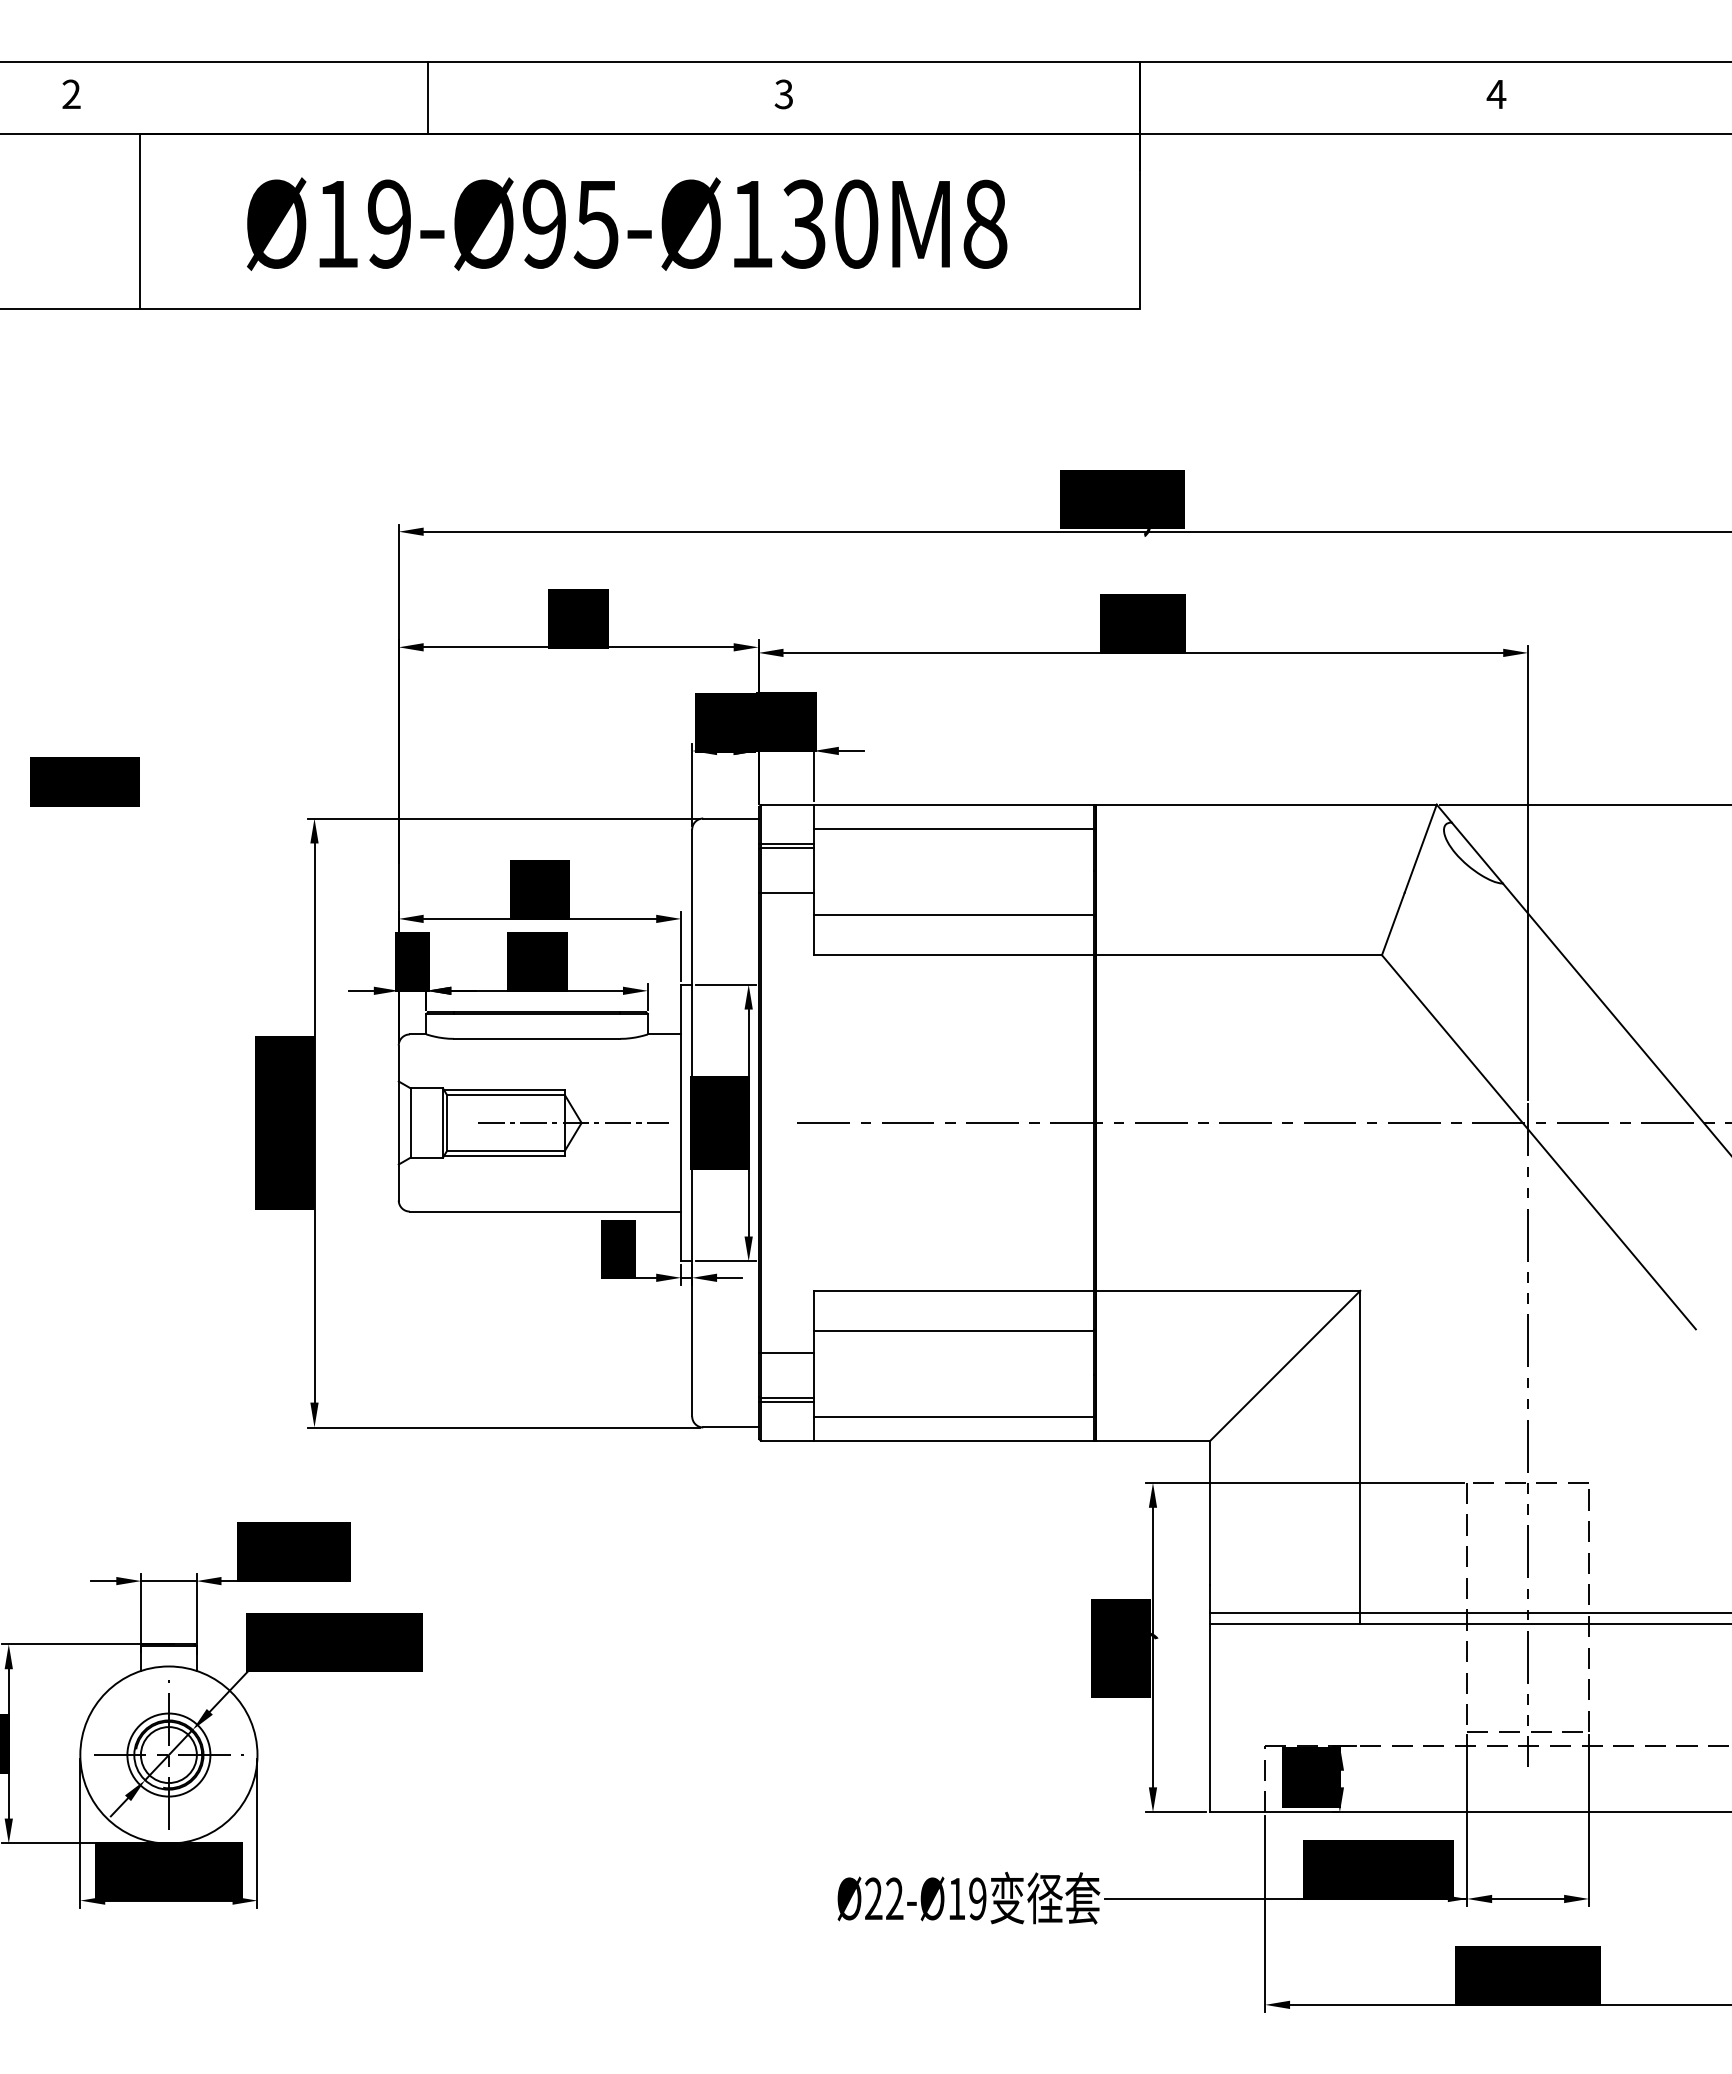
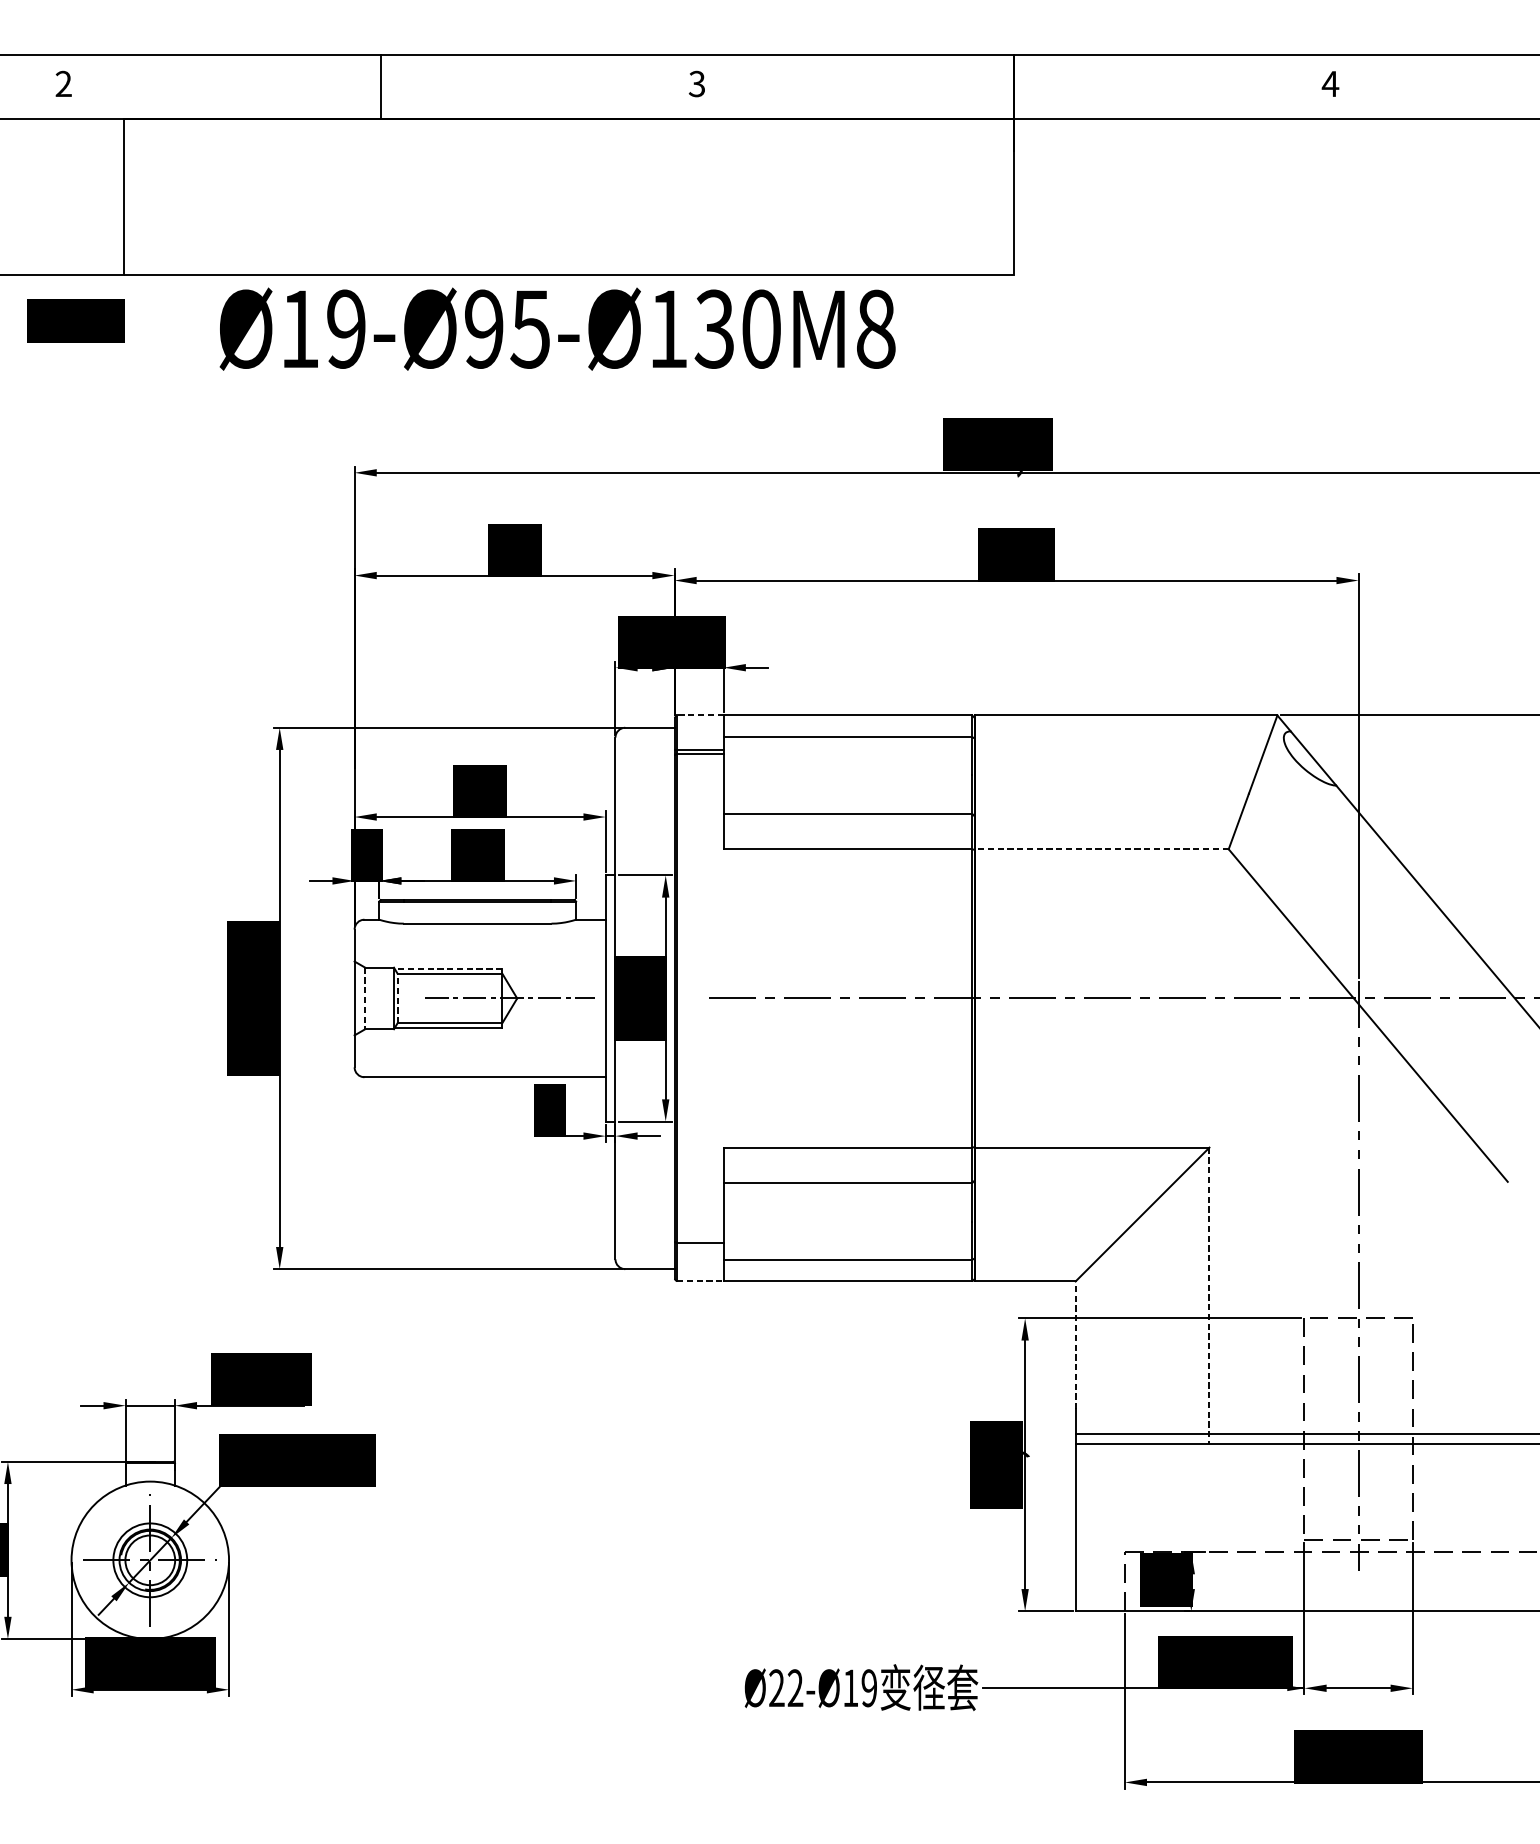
text: (627, 223) -> (557, 328), moved
text: (84, 781) -> (75, 320), moved
line: (787, 804) -> (700, 715), solid -> dashed
line: (785, 893) -> (698, 794), removed
line: (1239, 955) -> (1102, 849), solid -> dashed
line: (503, 1089) -> (447, 968), solid -> dashed
line: (410, 1123) -> (365, 998), solid -> dashed
line: (447, 1123) -> (397, 998), solid -> dashed
line: (785, 1352) -> (698, 1202), removed
line: (785, 1402) -> (698, 1246), removed
line: (788, 1441) -> (701, 1281), solid -> dashed
line: (1360, 1457) -> (1209, 1295), solid -> dashed
line: (1209, 1513) -> (1075, 1345), solid -> dashed

